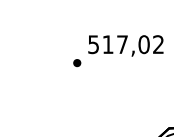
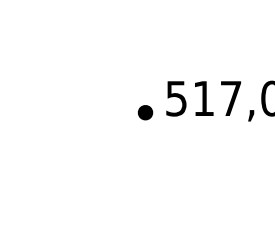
part: (77, 63) -> (145, 113), moved

